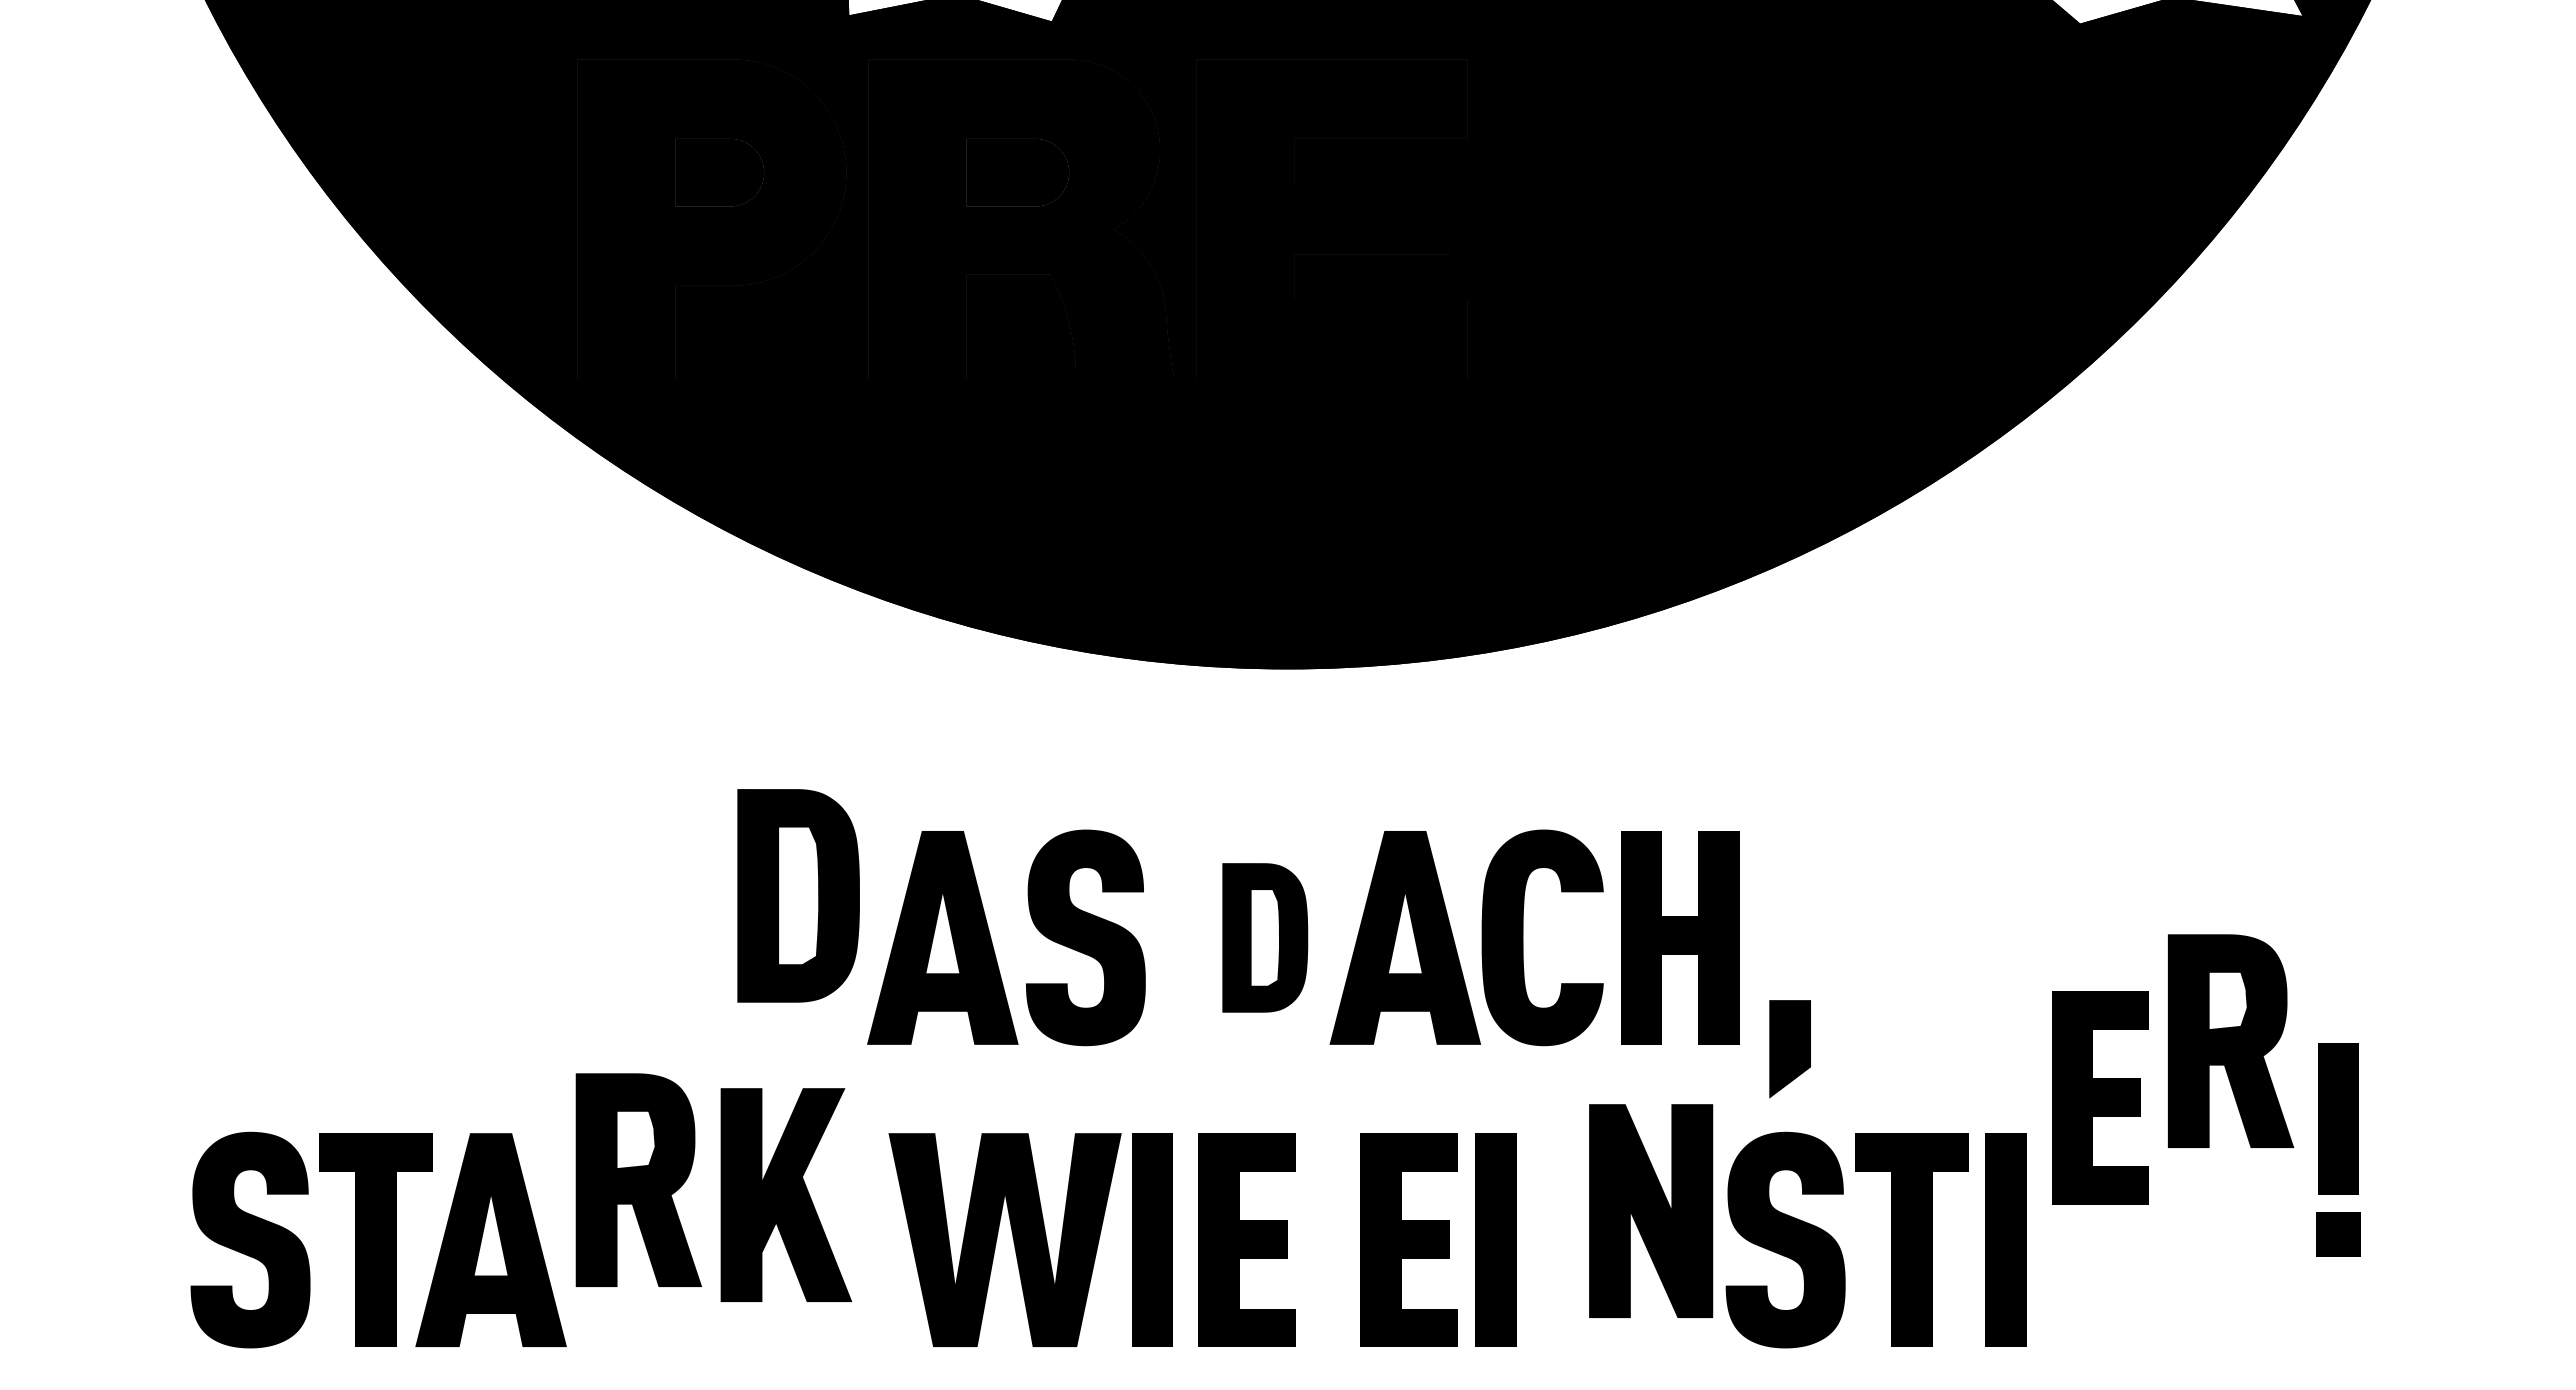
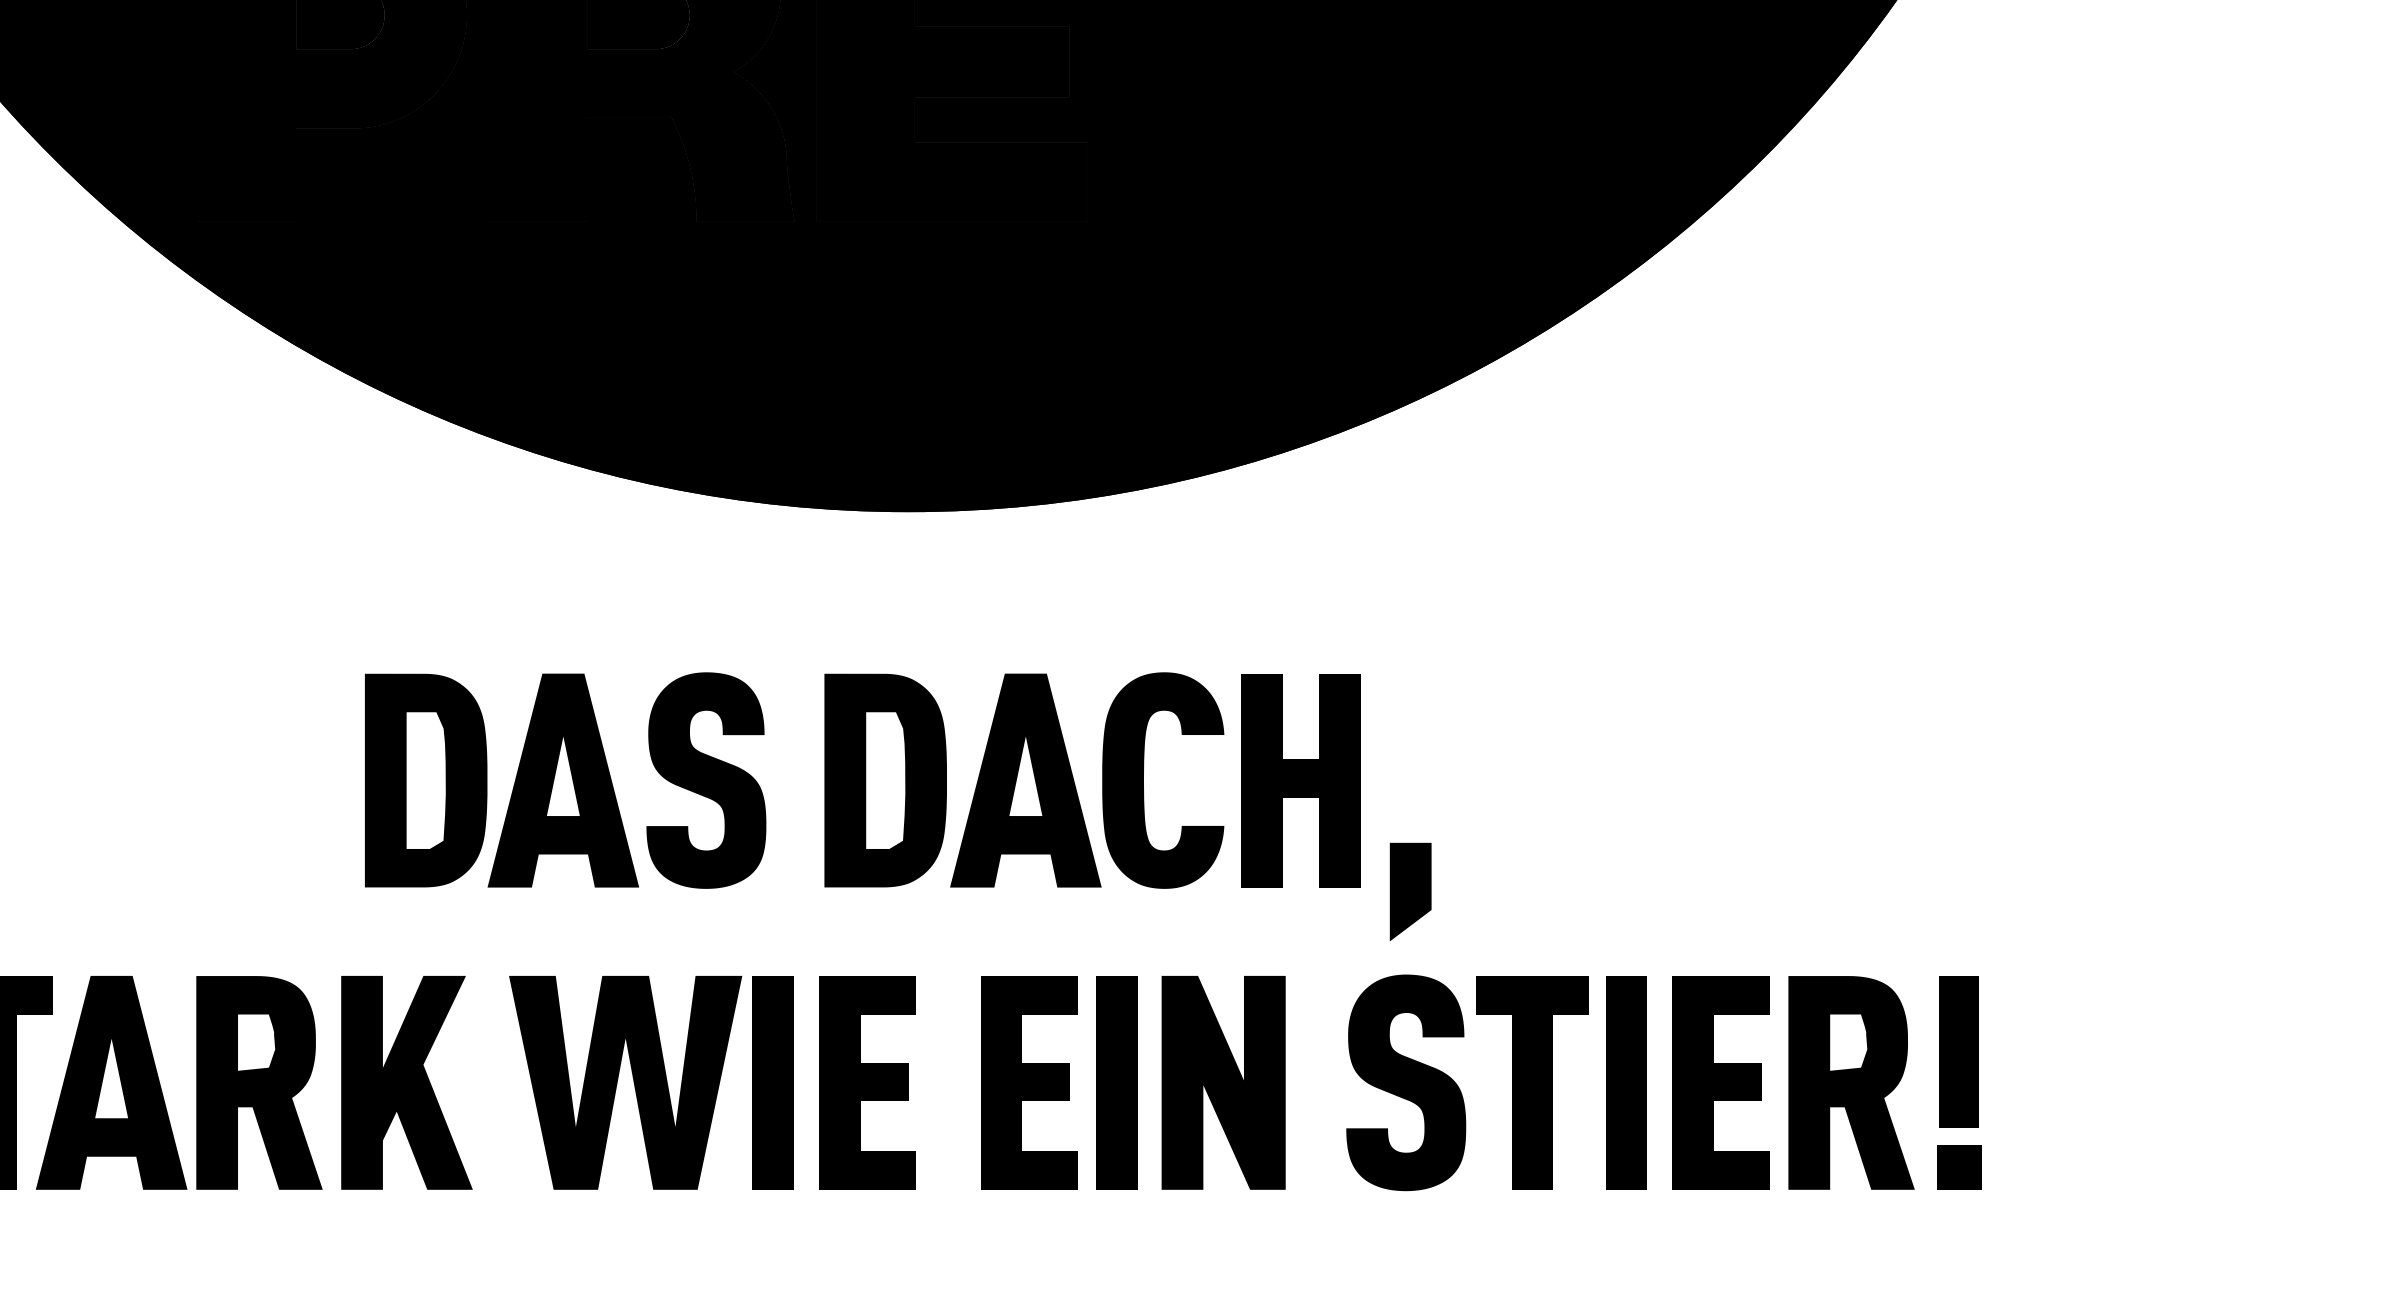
part: (798, 895) -> (426, 780), moved
part: (1265, 937) -> (886, 780), size x1.43
part: (2231, 1040) -> (1852, 1082), moved
part: (2100, 1097) -> (1721, 1082), moved
part: (2338, 1149) -> (1959, 1082), moved
part: (638, 1179) -> (259, 1082), moved
part: (786, 1194) -> (407, 1082), moved
part: (1651, 1210) -> (1224, 1082), moved

